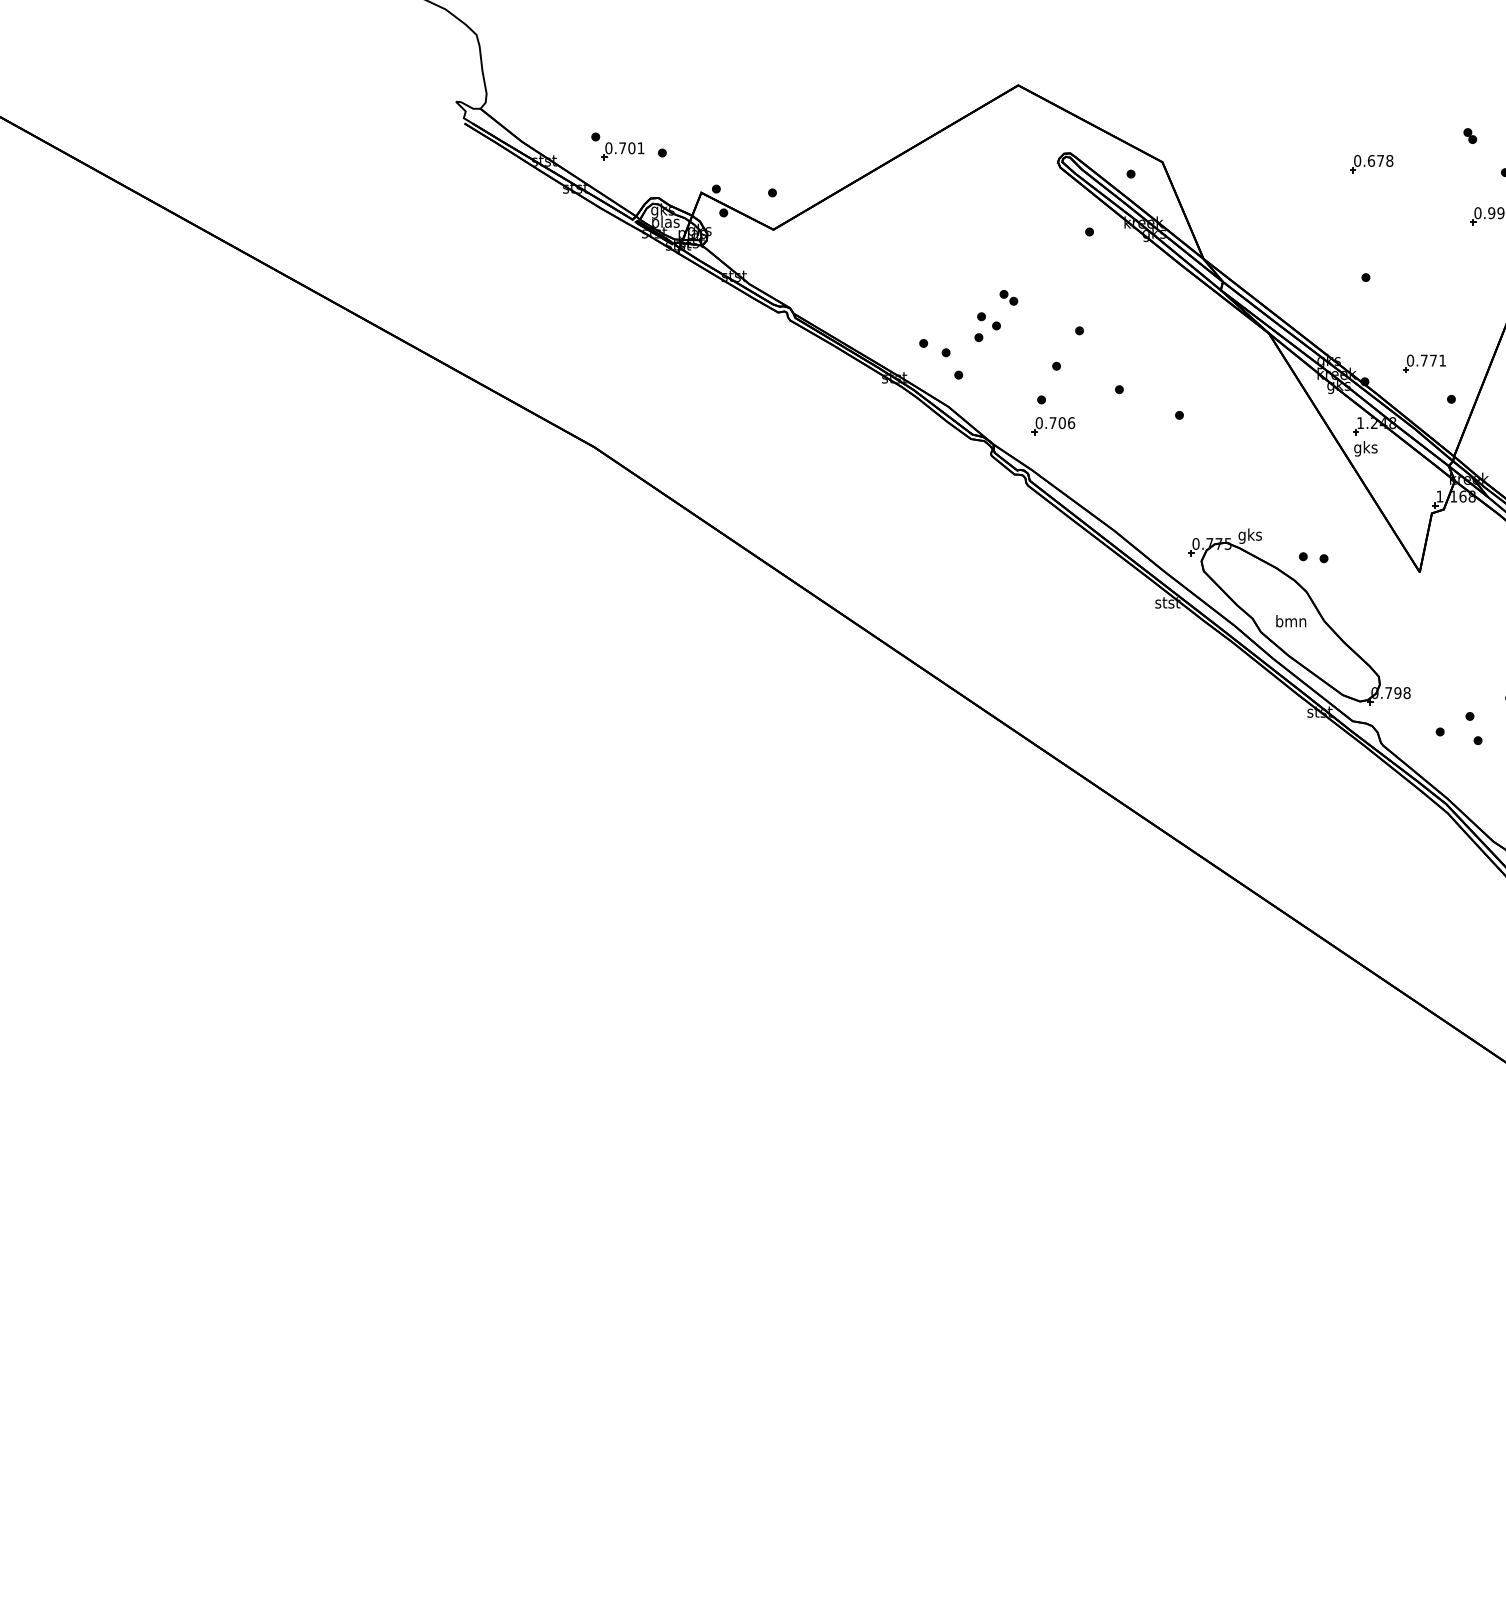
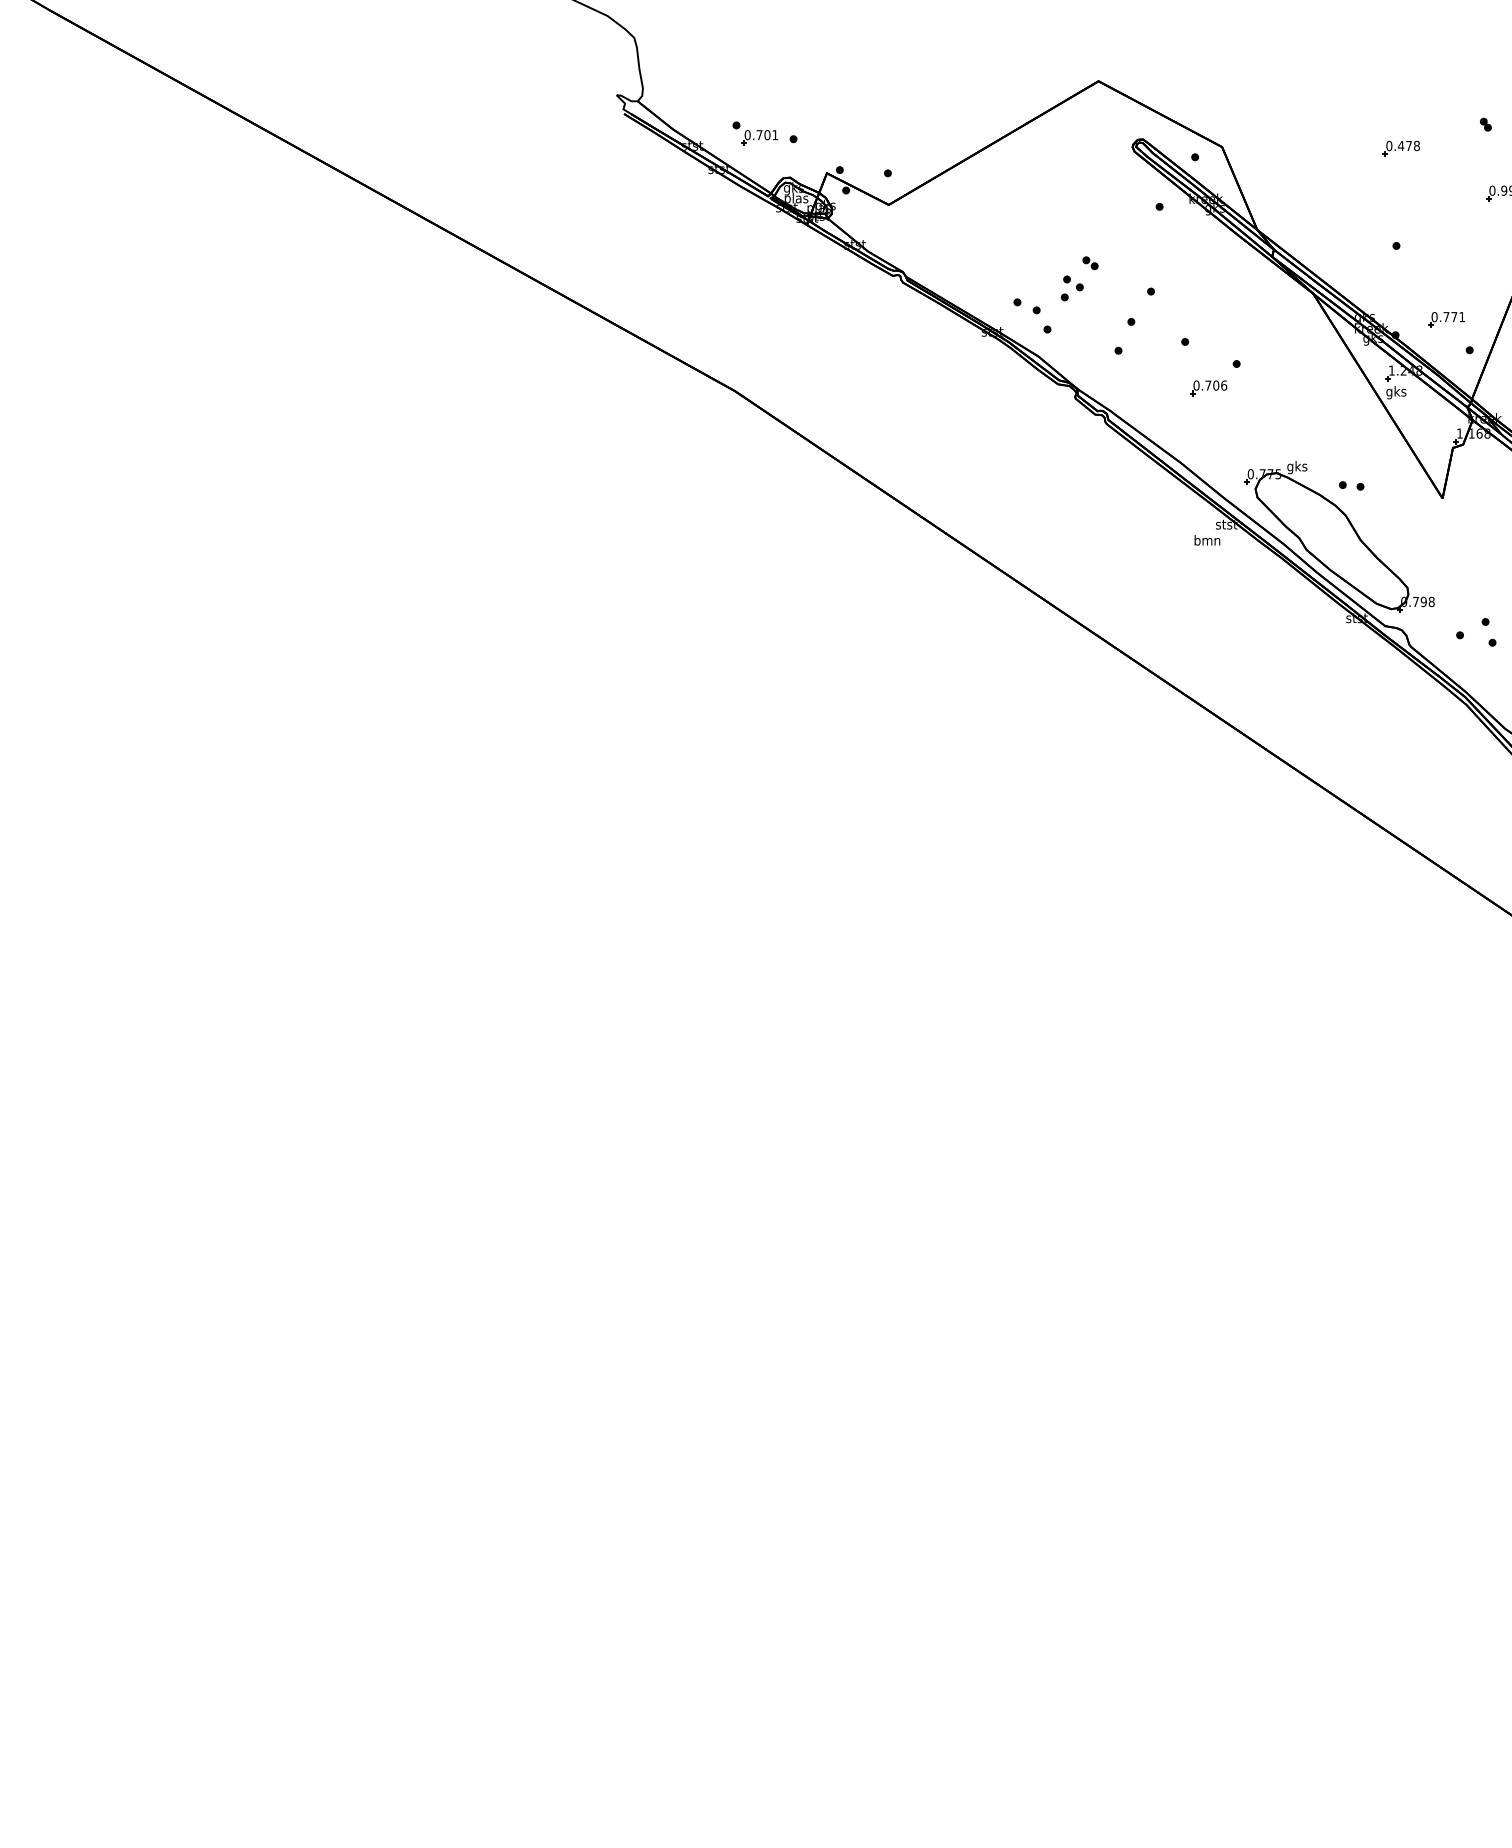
text: (1370, 160) -> (1400, 145), 0.678 -> 0.478
part: (1053, 426) -> (1208, 388), moved
text: (1291, 621) -> (1207, 540), moved

